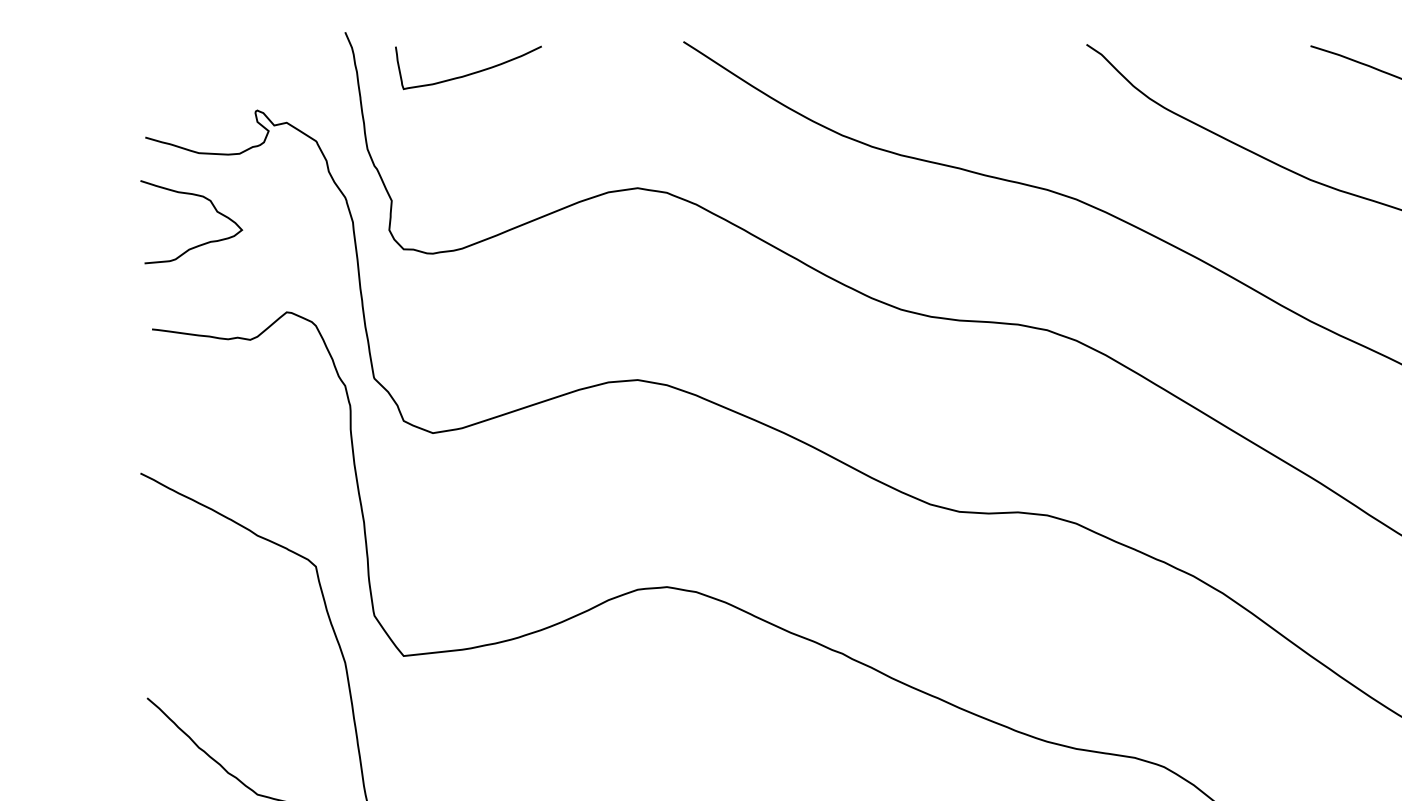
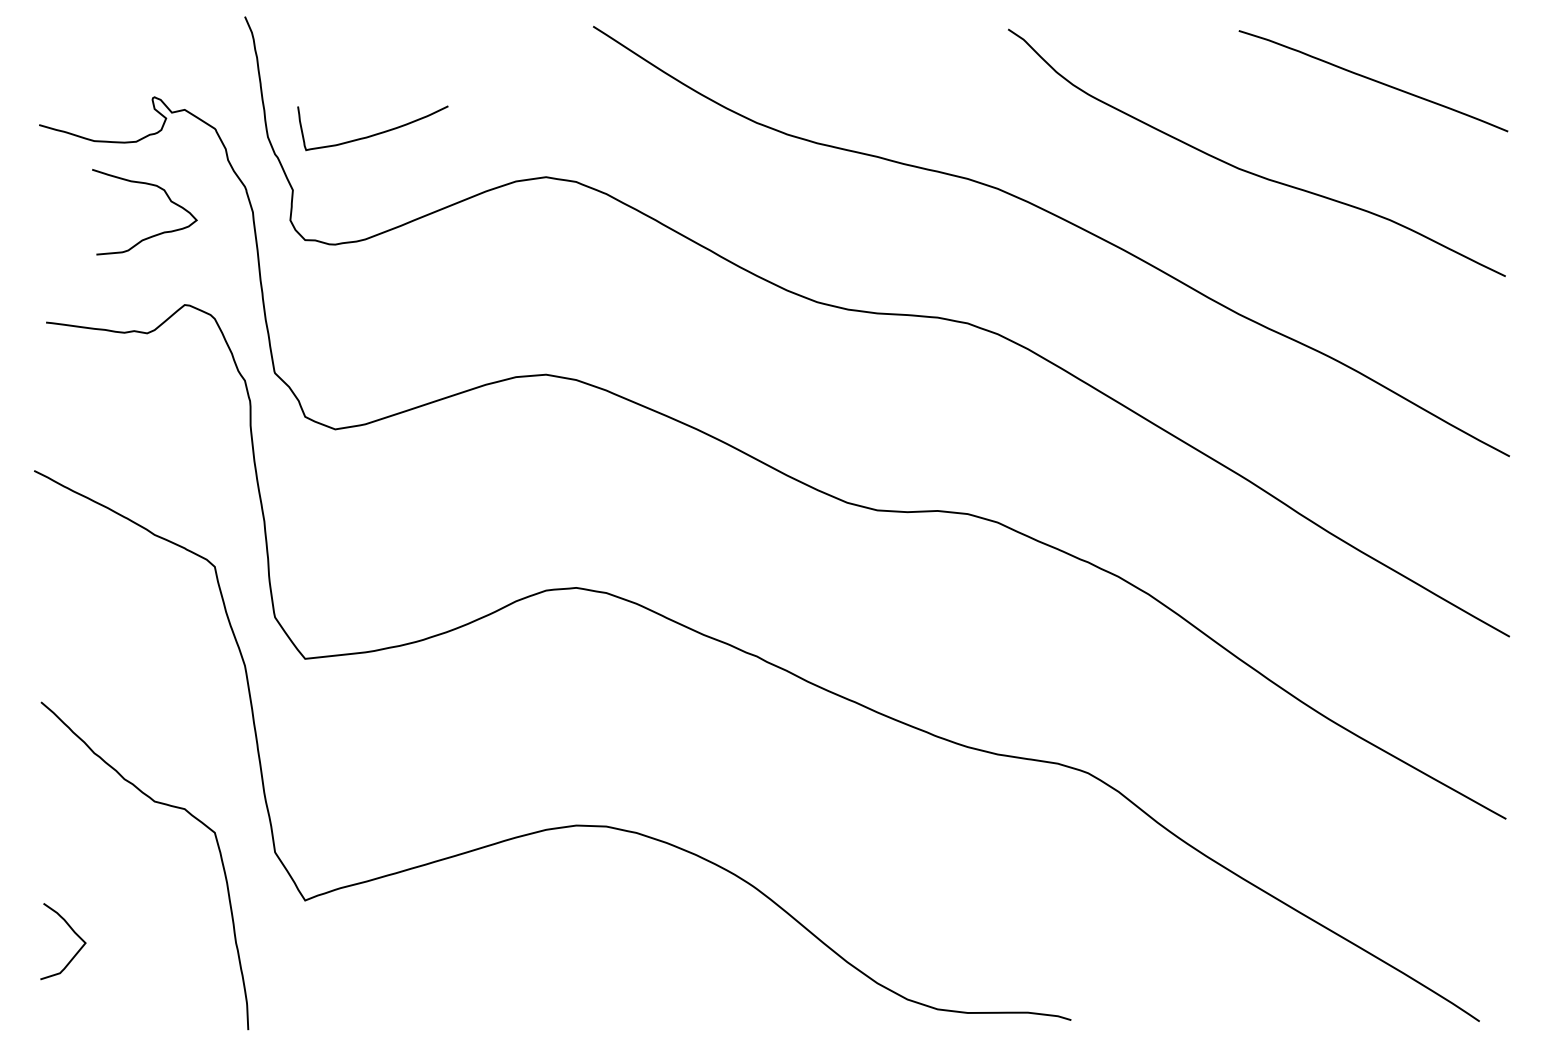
curve: (471, 72) -> (375, 133), moved
curve: (201, 243) -> (154, 234), moved

